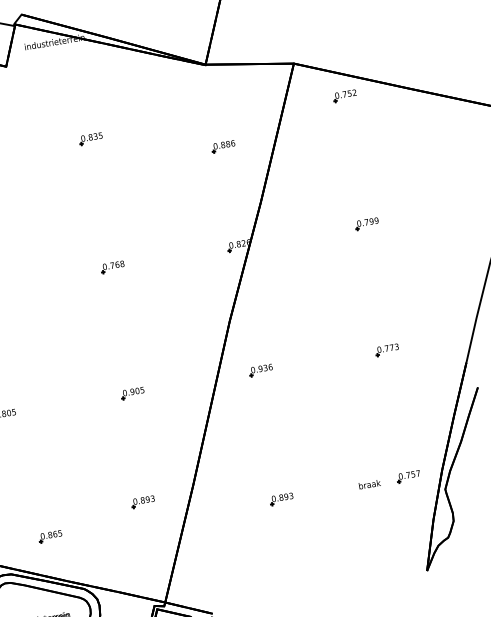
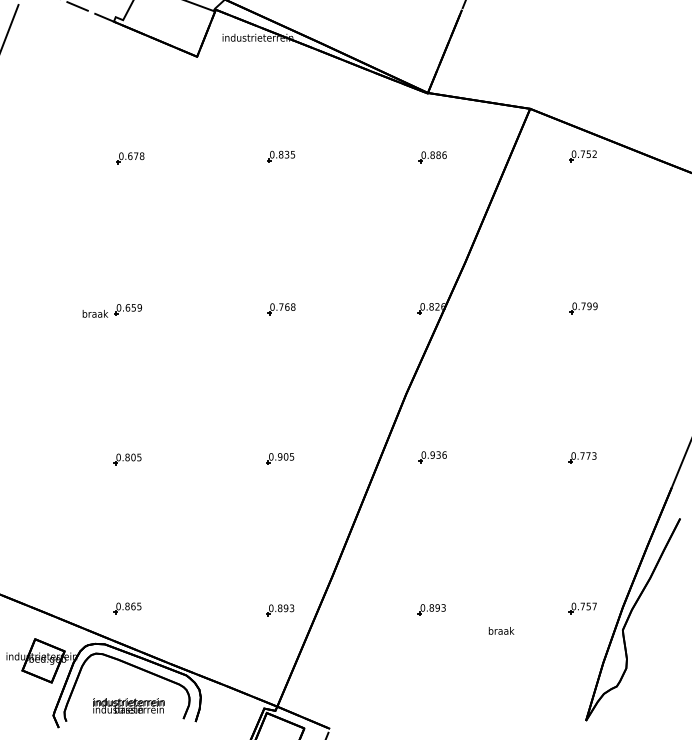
part: (223, 146) -> (432, 157), moved
text: (369, 484) -> (501, 630), moved
part: (143, 502) -> (280, 610), moved
part: (50, 536) -> (127, 608), moved

